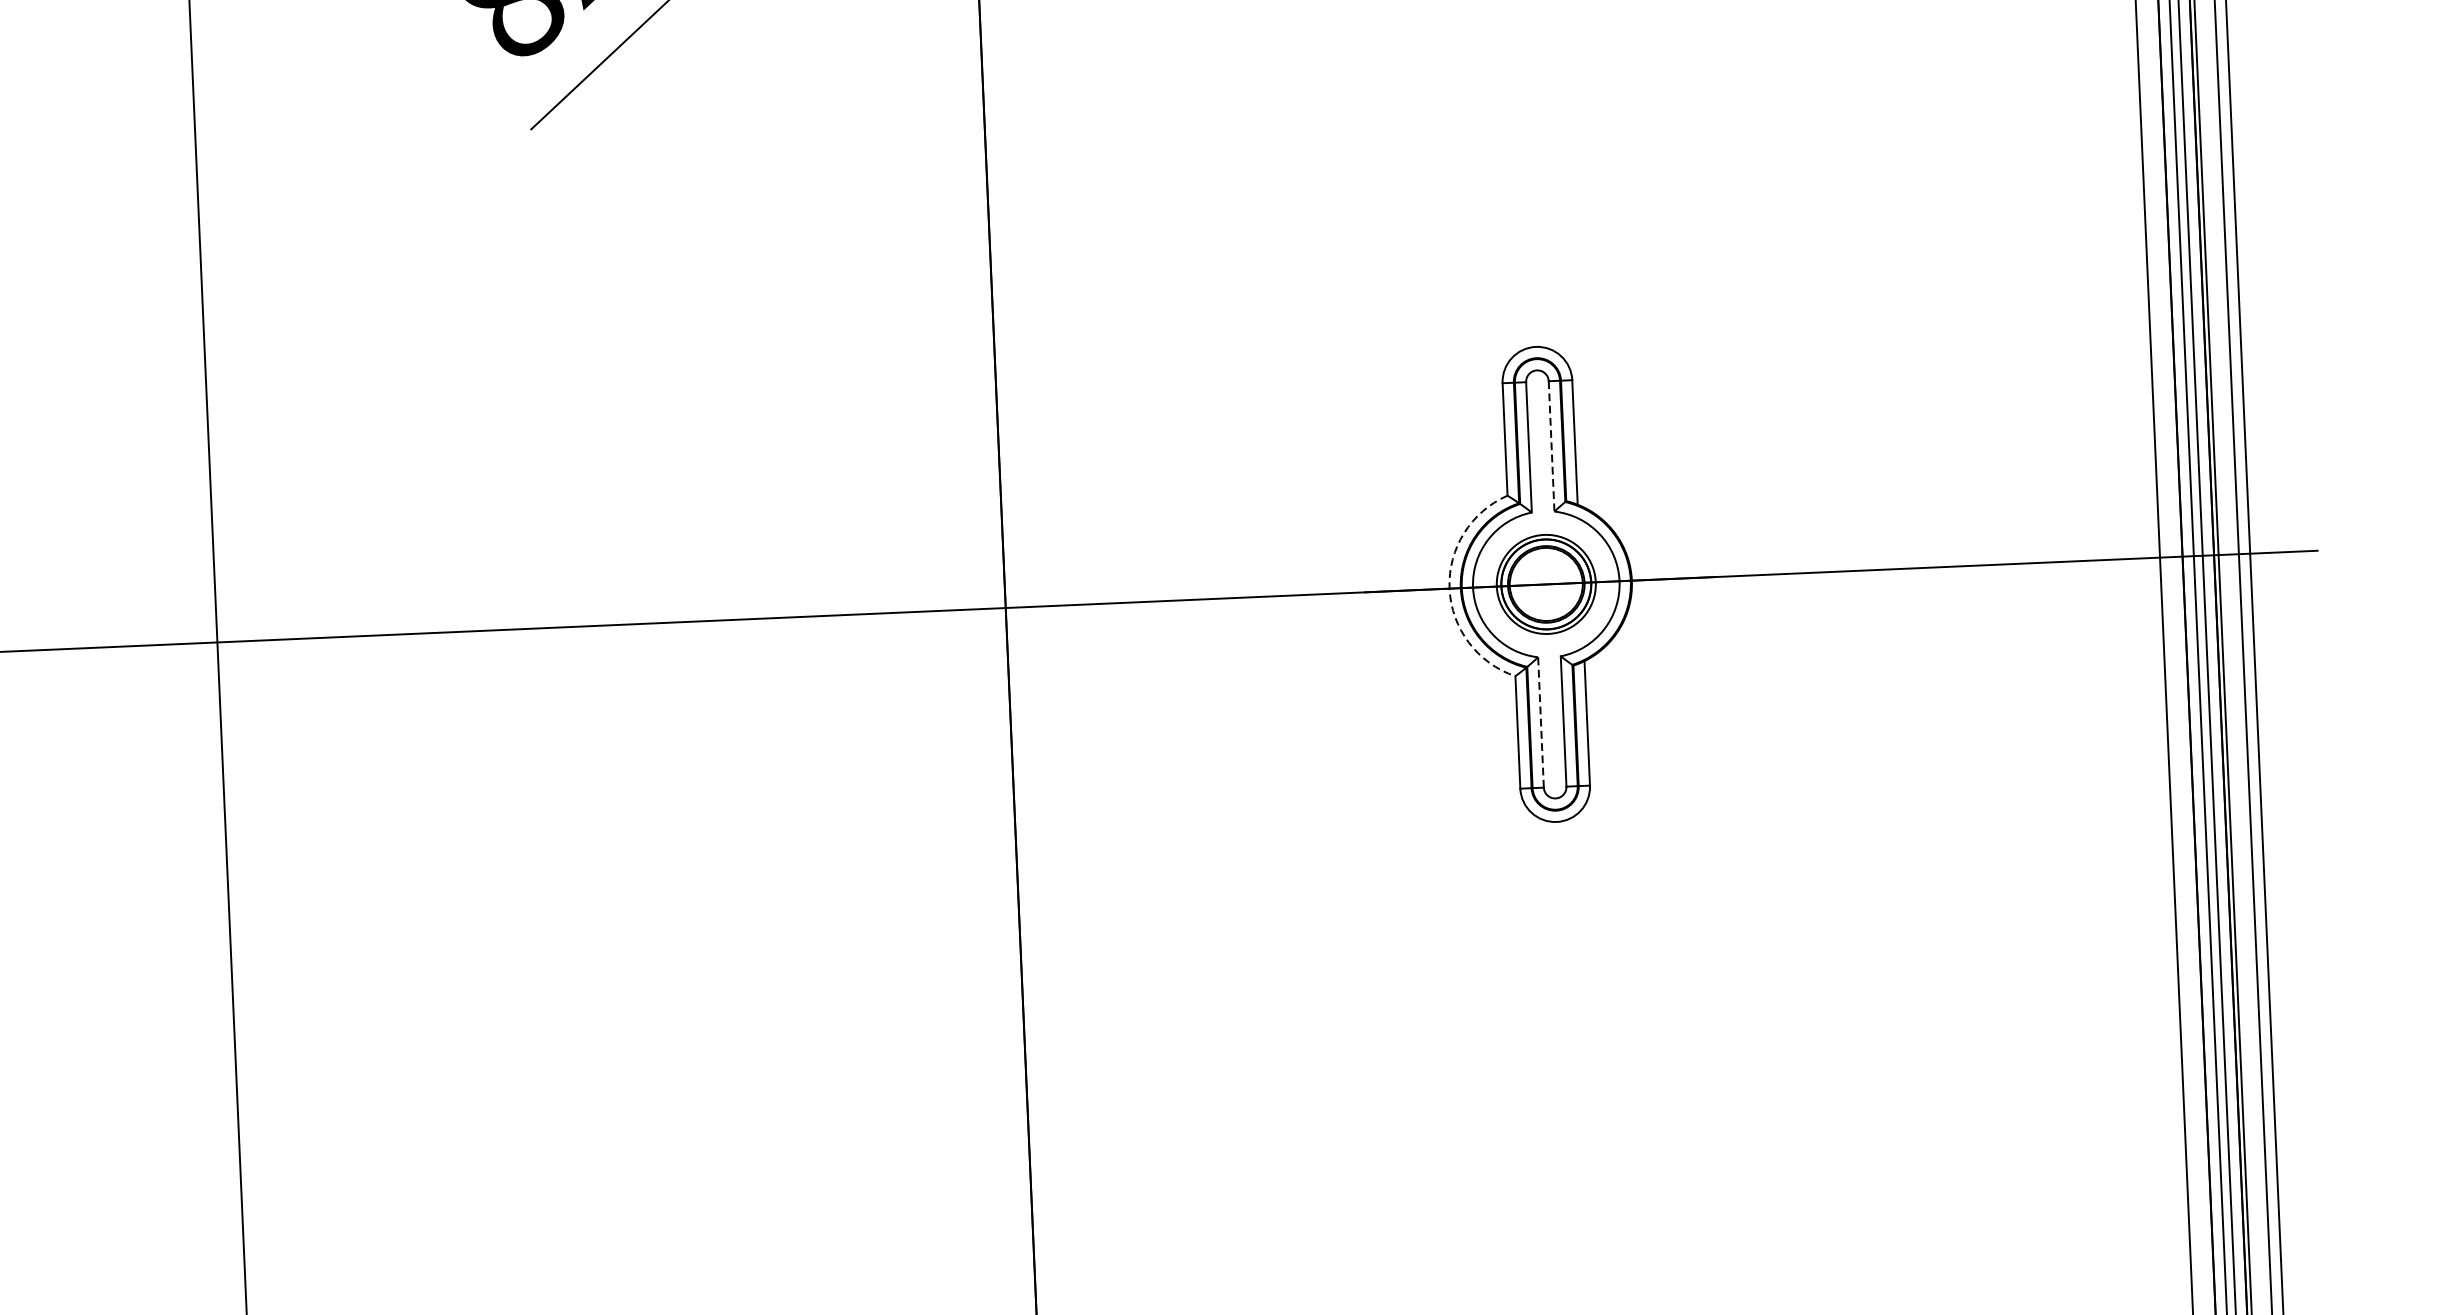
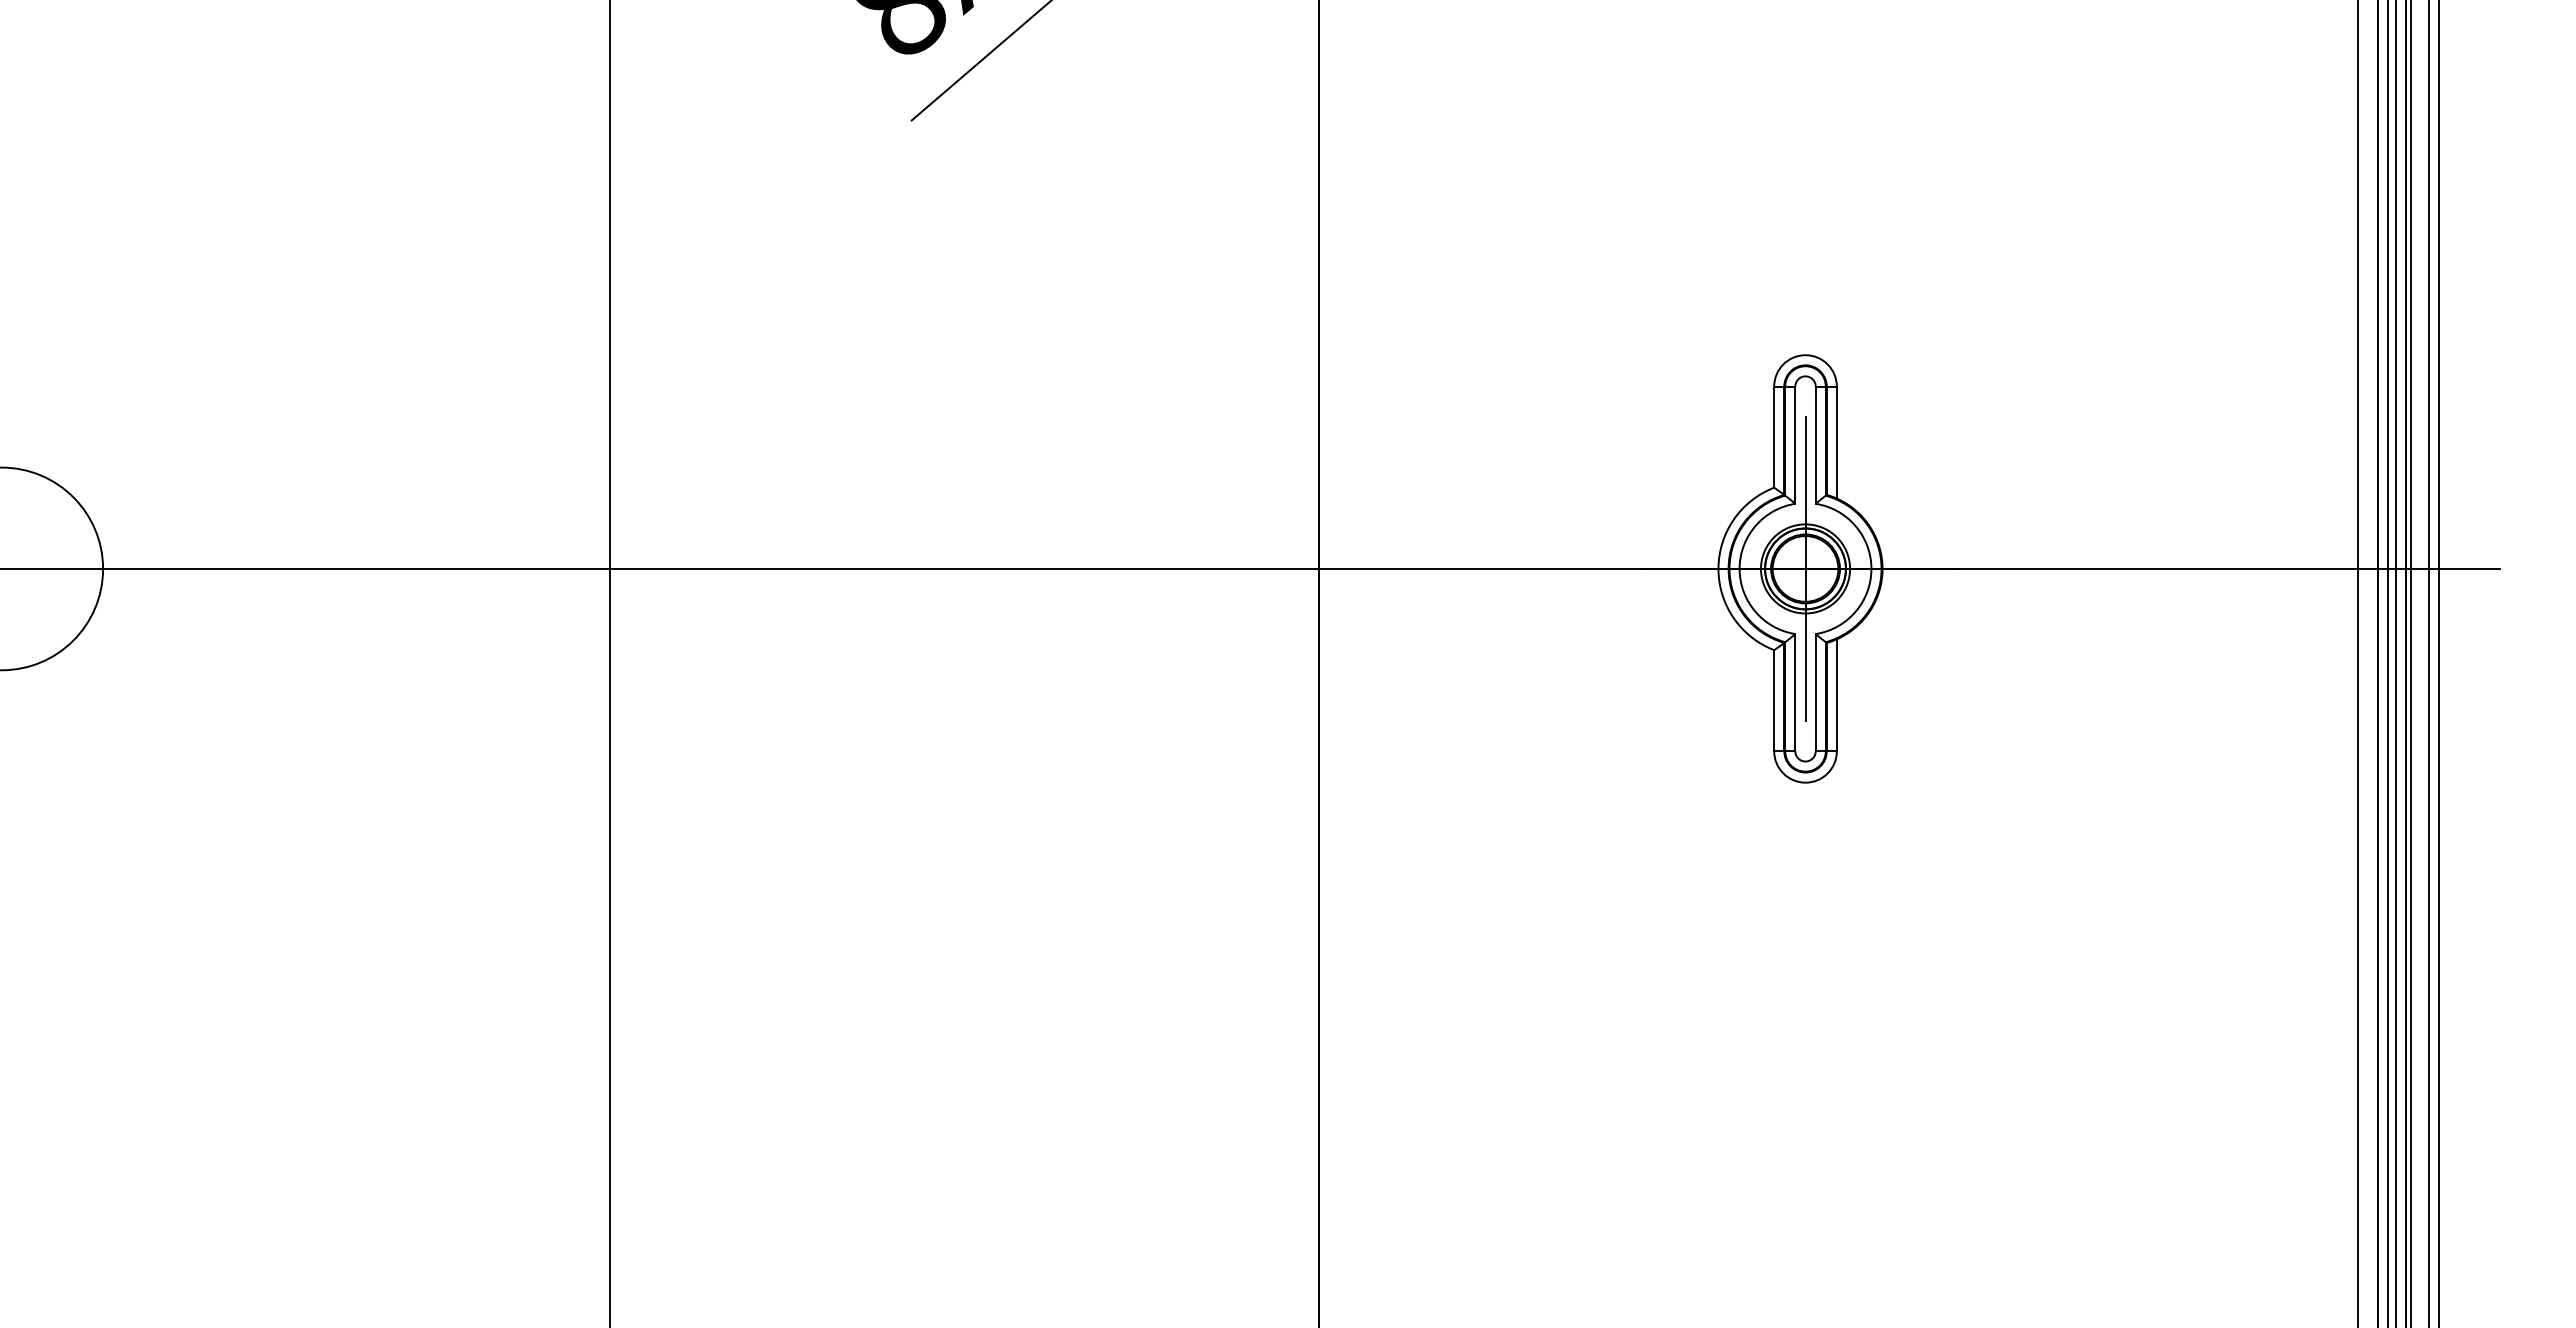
line: (1551, 446) -> (1815, 445), dashed -> solid
line: (1546, 583) -> (1805, 568), added
arc: (1449, 588) -> (1718, 568), dashed -> solid
line: (1541, 722) -> (1795, 692), dashed -> solid

